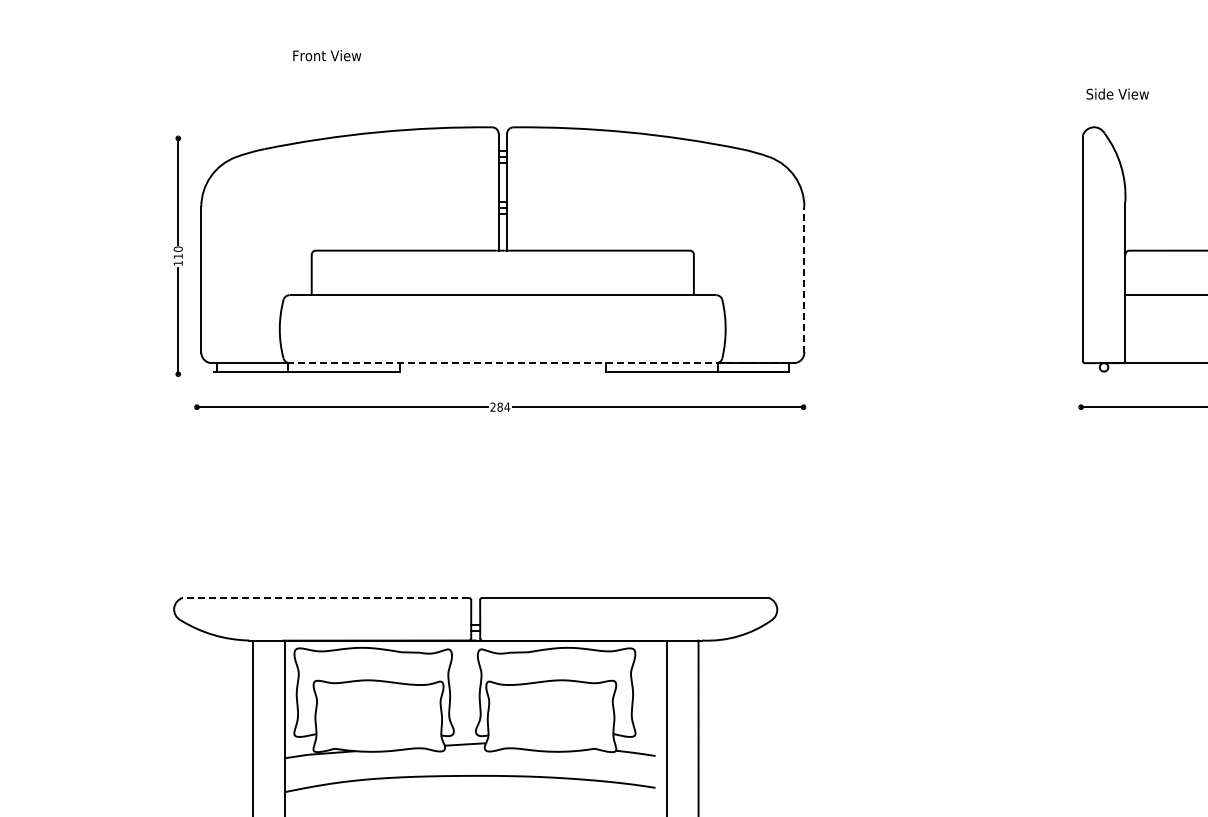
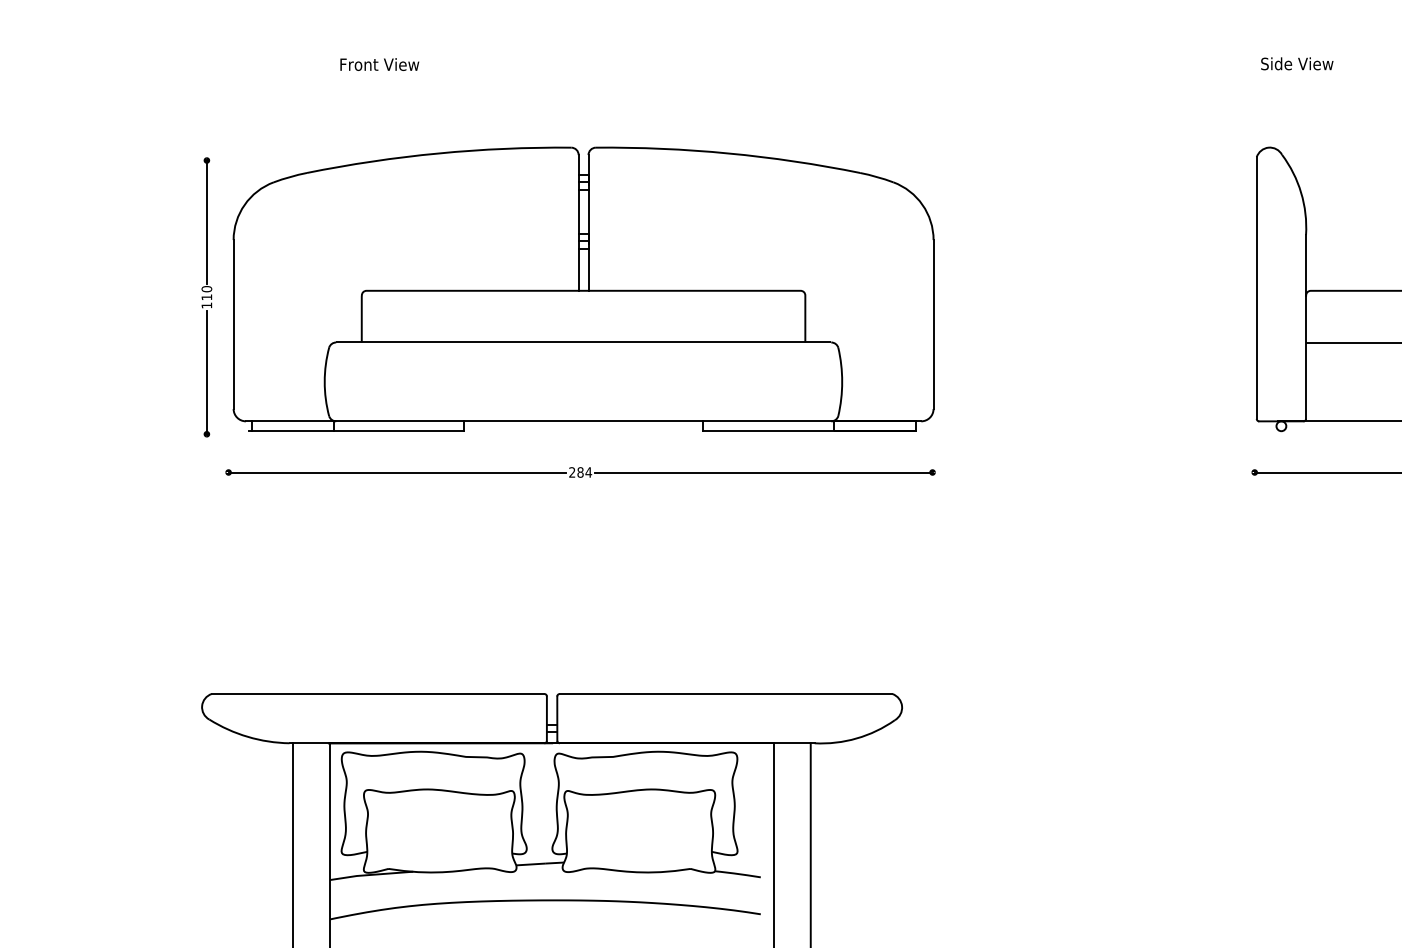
text: (1117, 93) -> (1296, 63), moved
line: (804, 279) -> (933, 324), dashed -> solid
line: (538, 363) -> (624, 421), dashed -> solid
line: (325, 598) -> (377, 694), dashed -> solid

